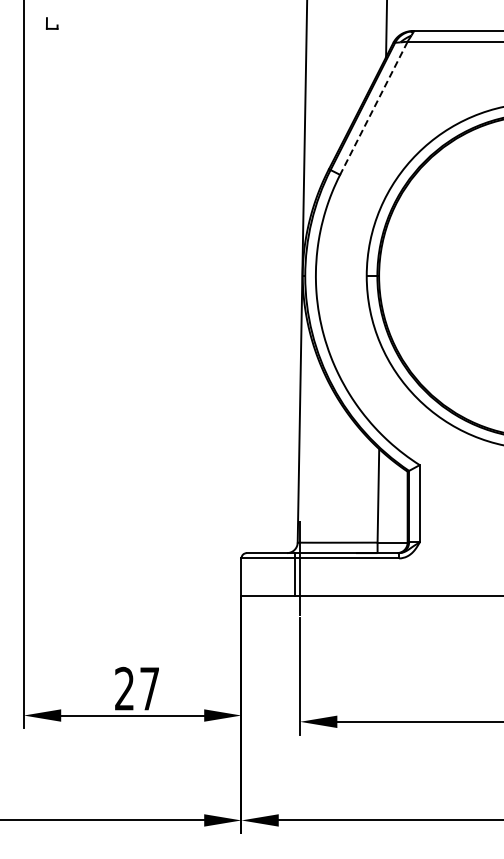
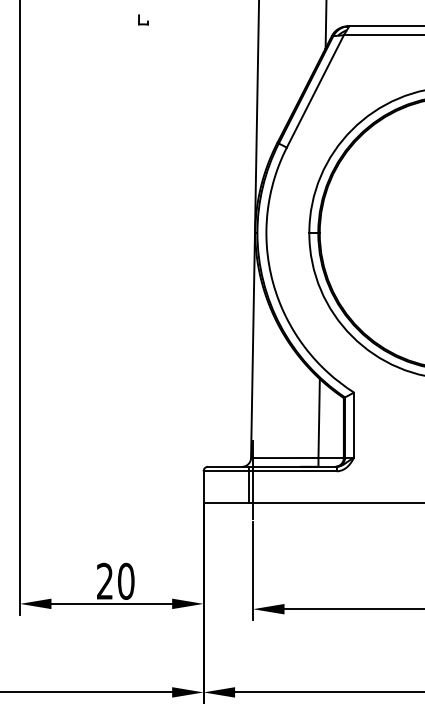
part: (51, 23) -> (142, 19), moved
line: (373, 108) -> (315, 91), dashed -> solid
text: (149, 688) -> (126, 581), 27 -> 20

